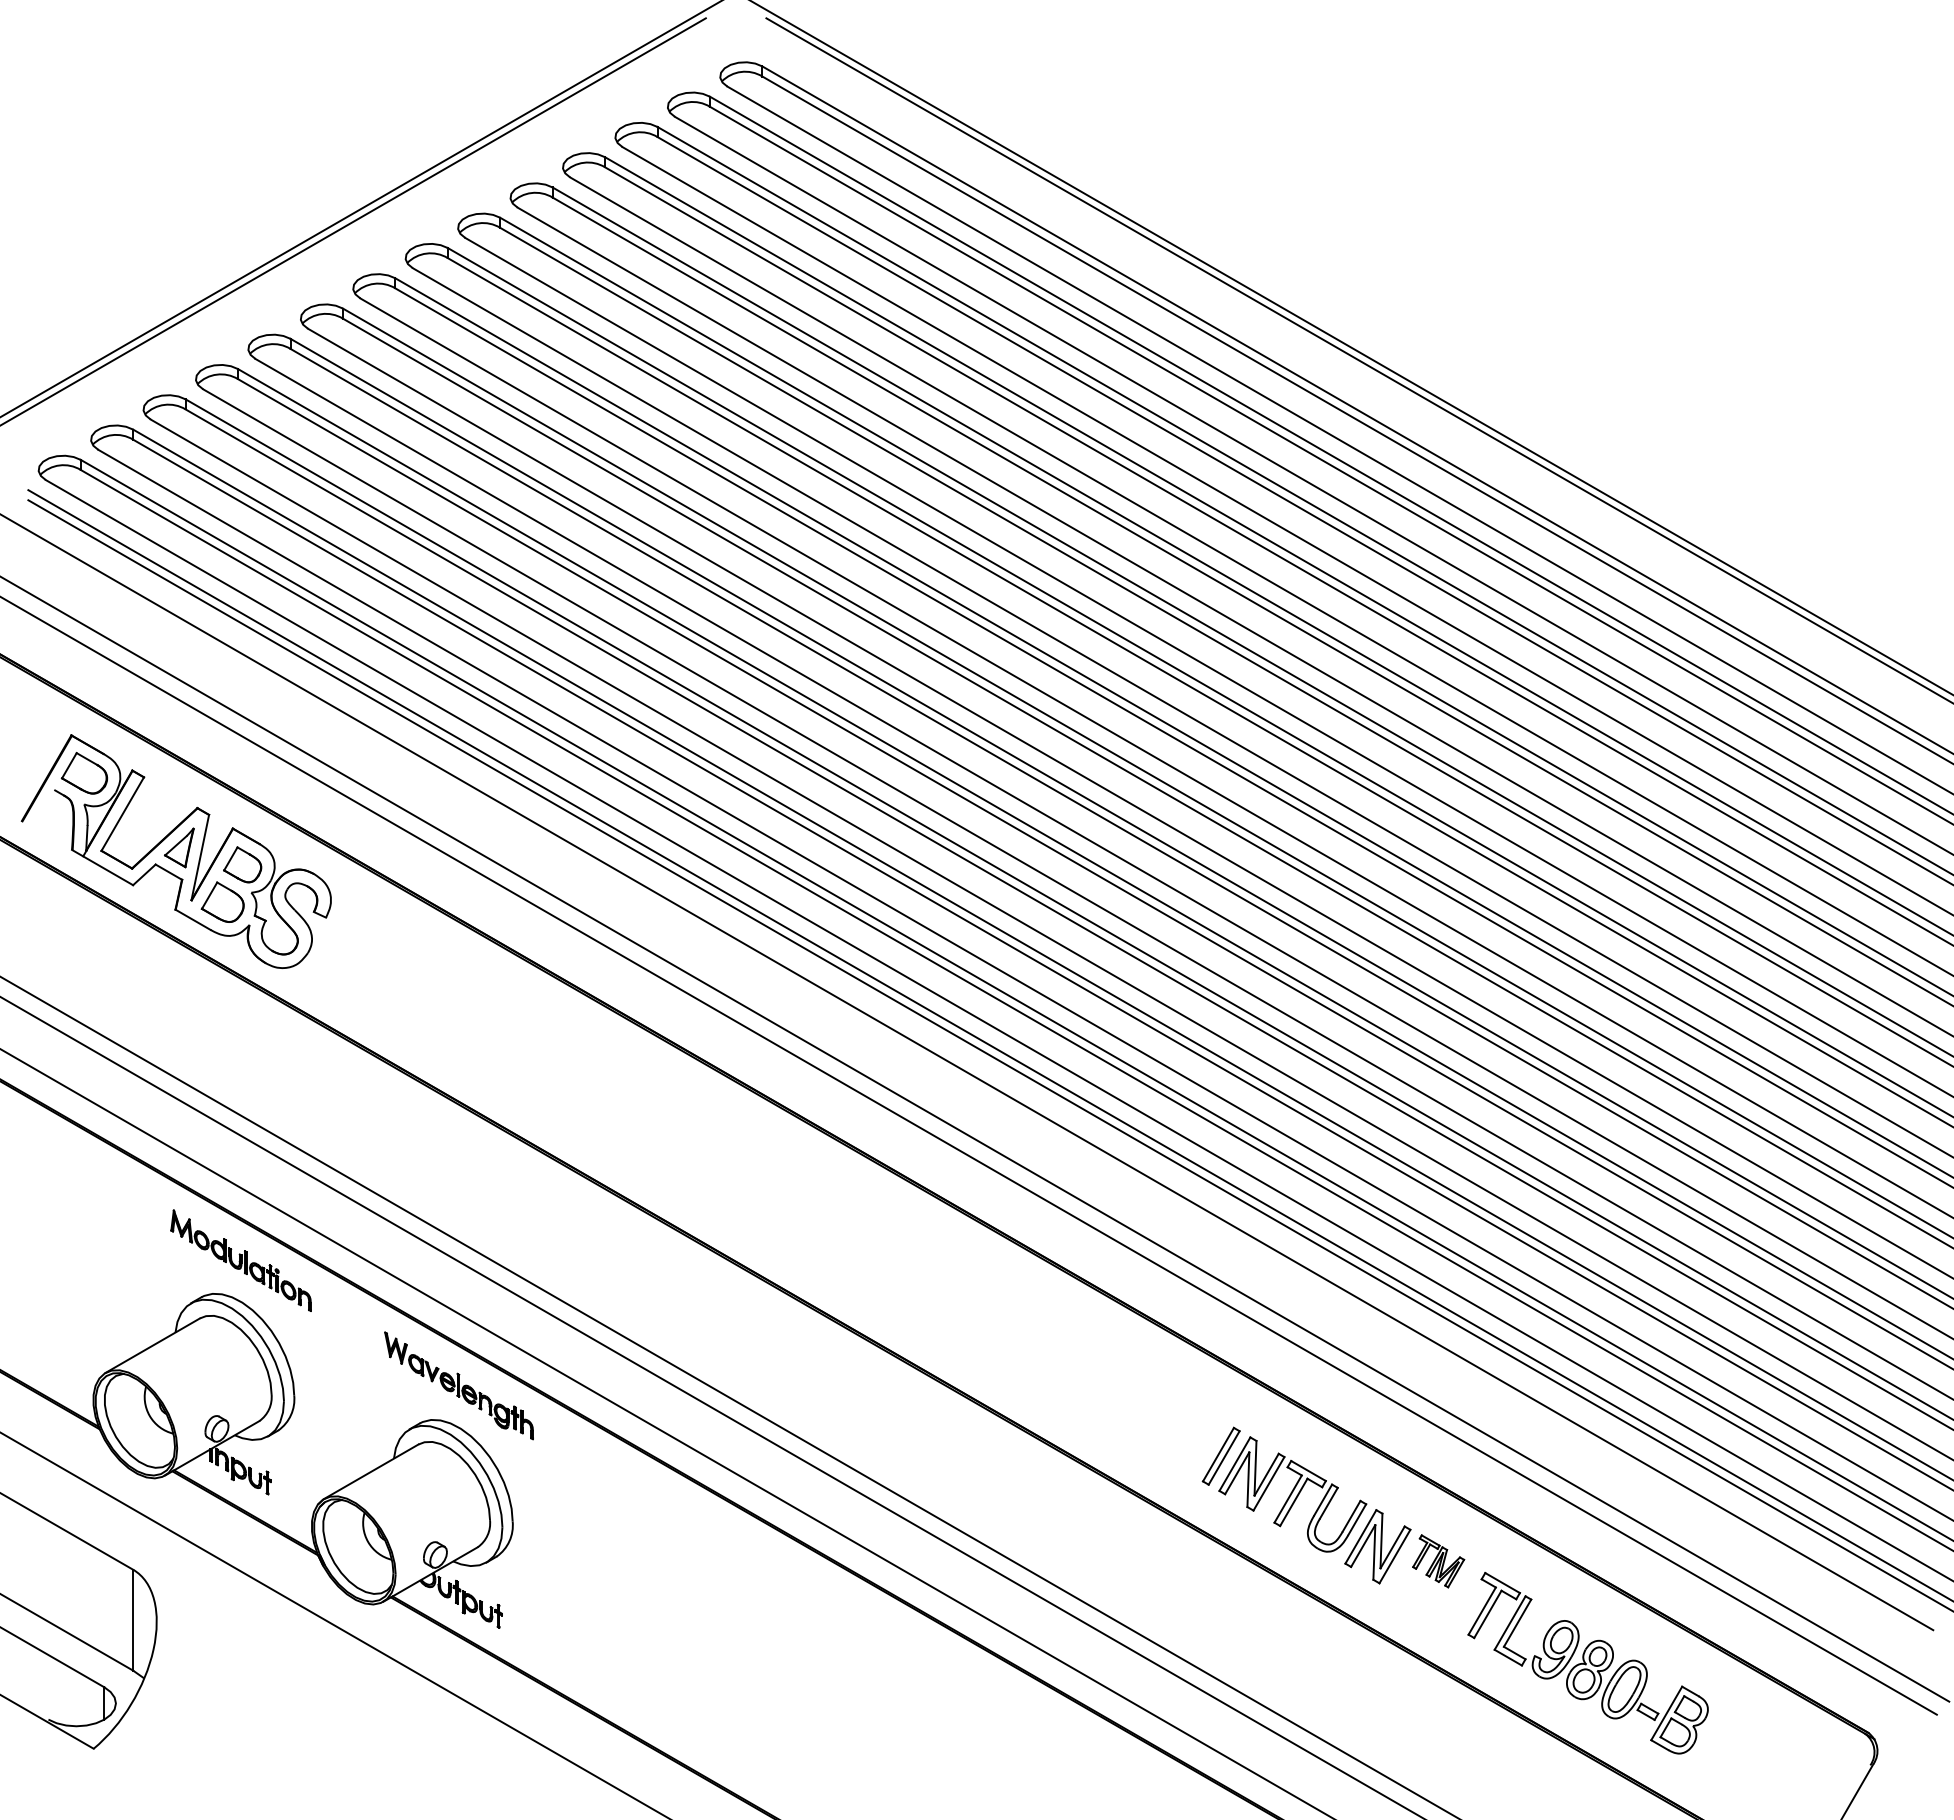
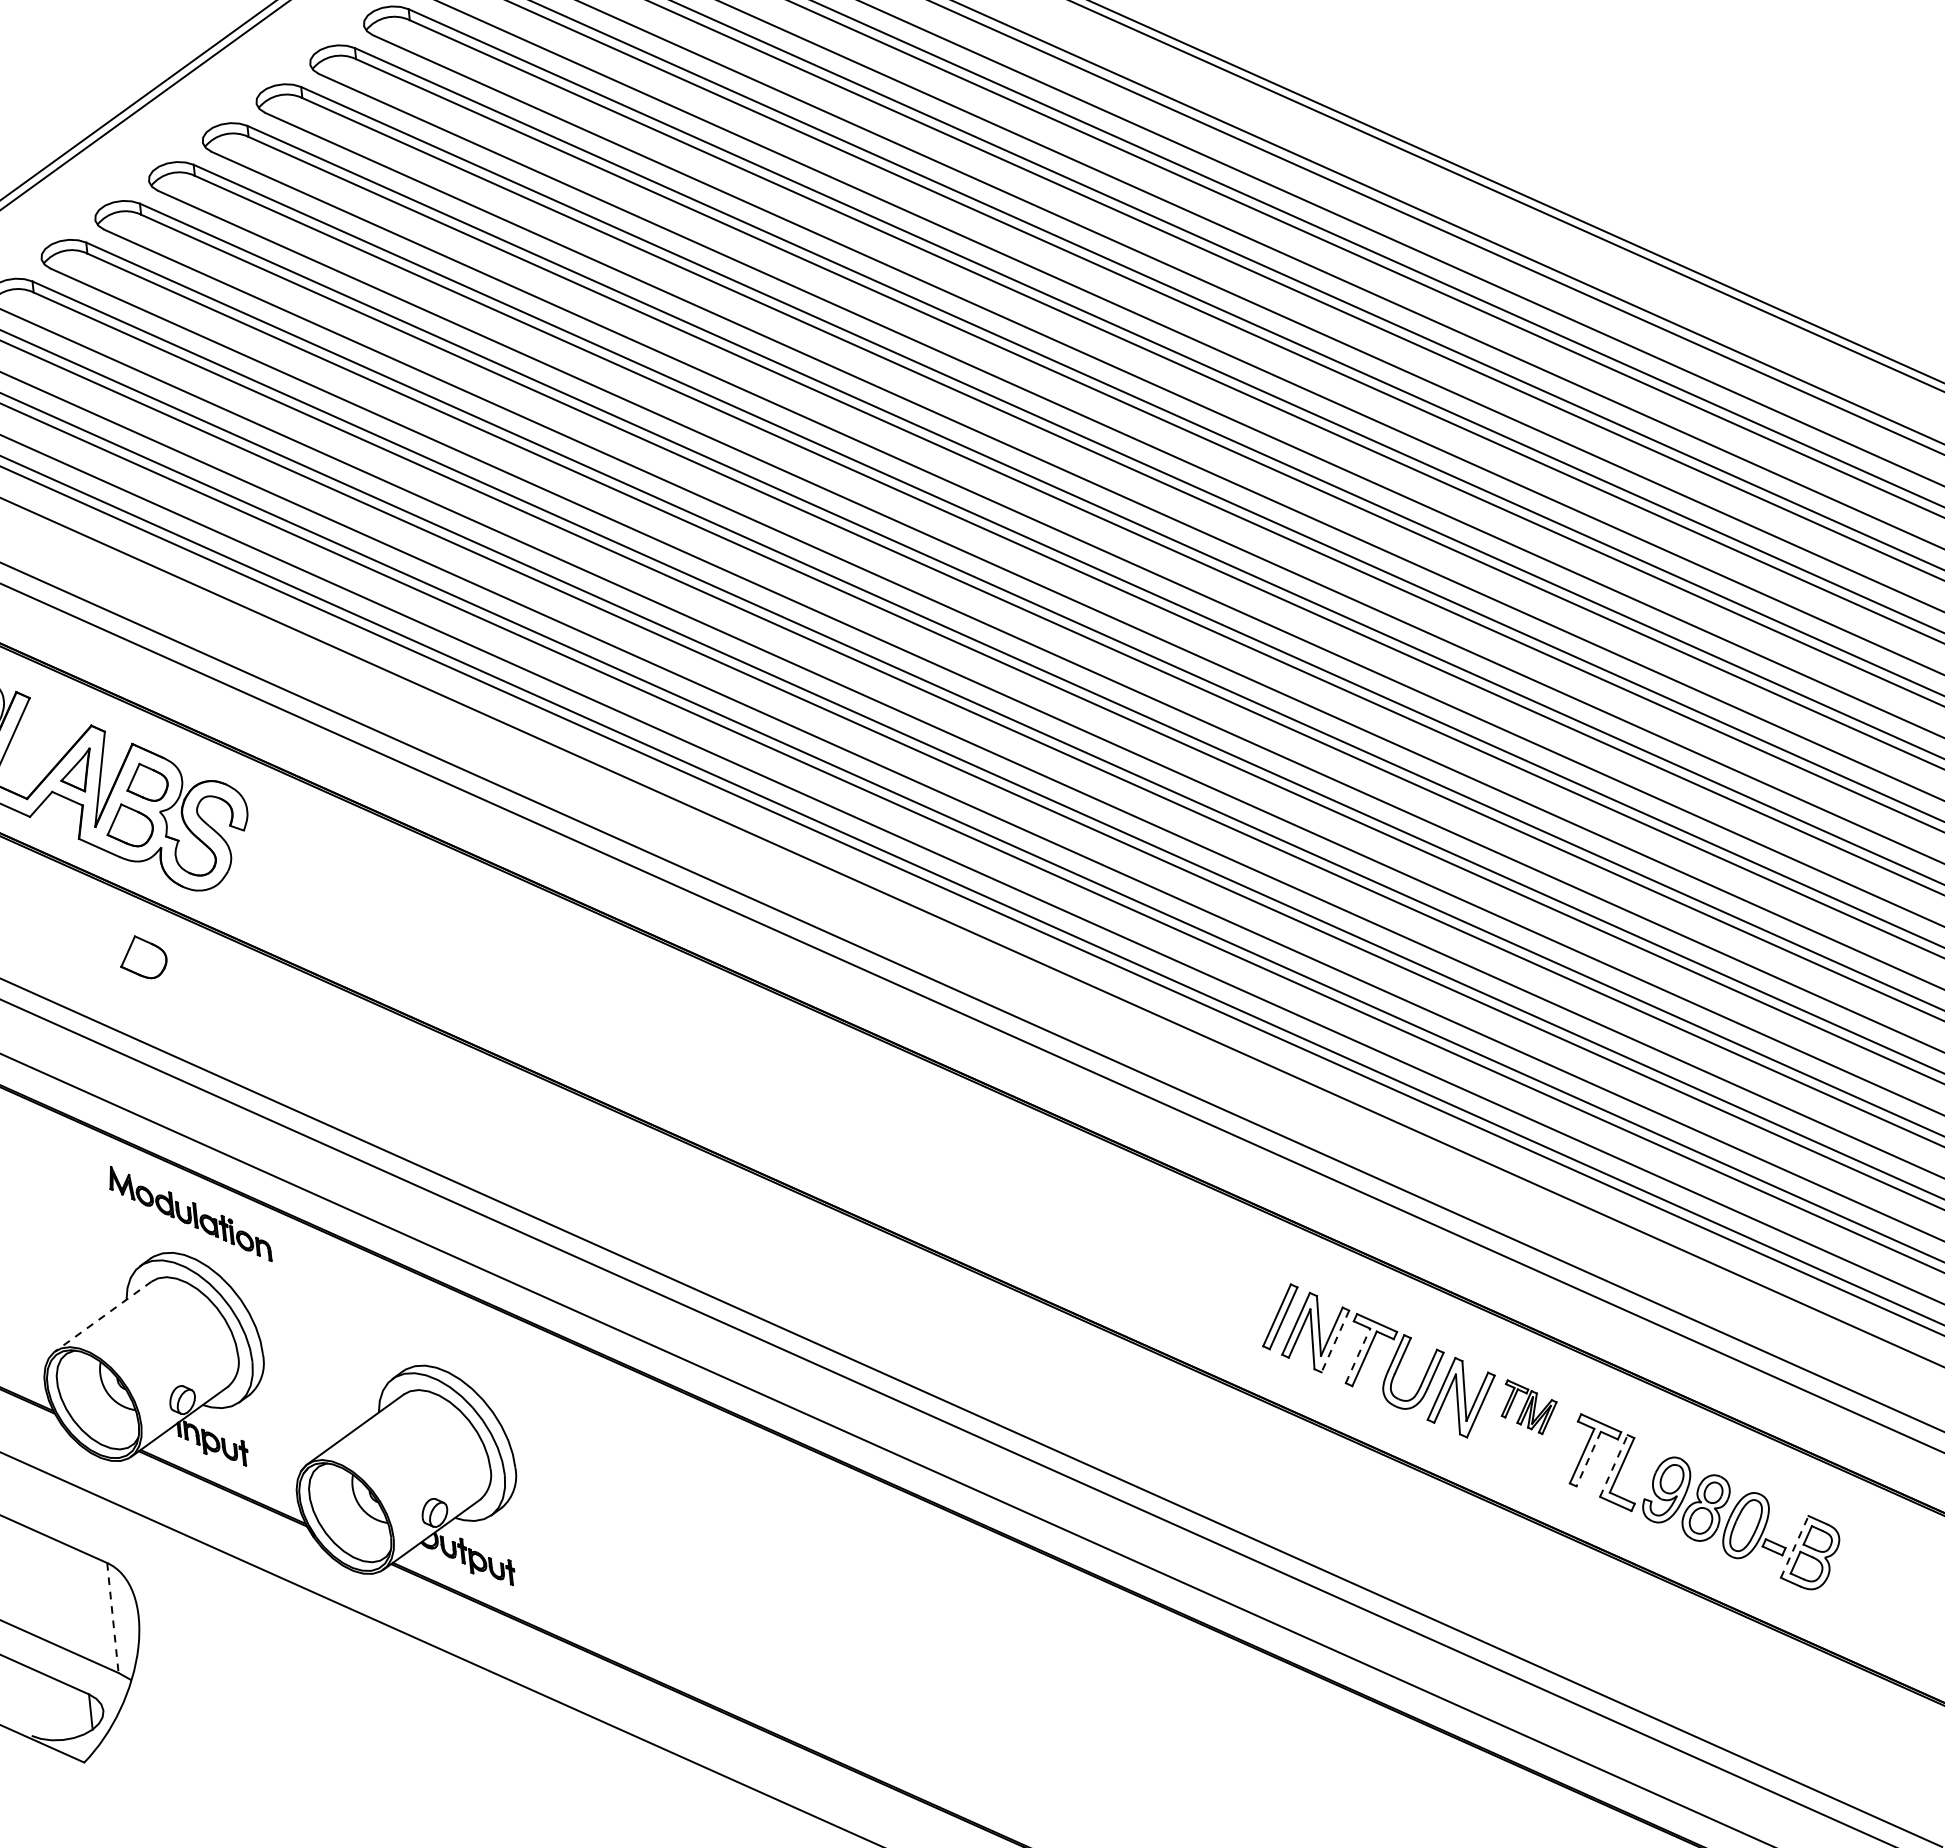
part: (222, 1022) -> (142, 956), added
line: (152, 1345) -> (102, 1316), solid -> dashed
part: (458, 1385) -> (440, 1325), removed
line: (1268, 1483) -> (1334, 1341), solid -> dashed
line: (1288, 1498) -> (1358, 1355), solid -> dashed
line: (1487, 1614) -> (1588, 1459), solid -> dashed
line: (133, 1620) -> (113, 1618), solid -> dashed
line: (1510, 1623) -> (1614, 1466), solid -> dashed
line: (1666, 1713) -> (1794, 1546), solid -> dashed

